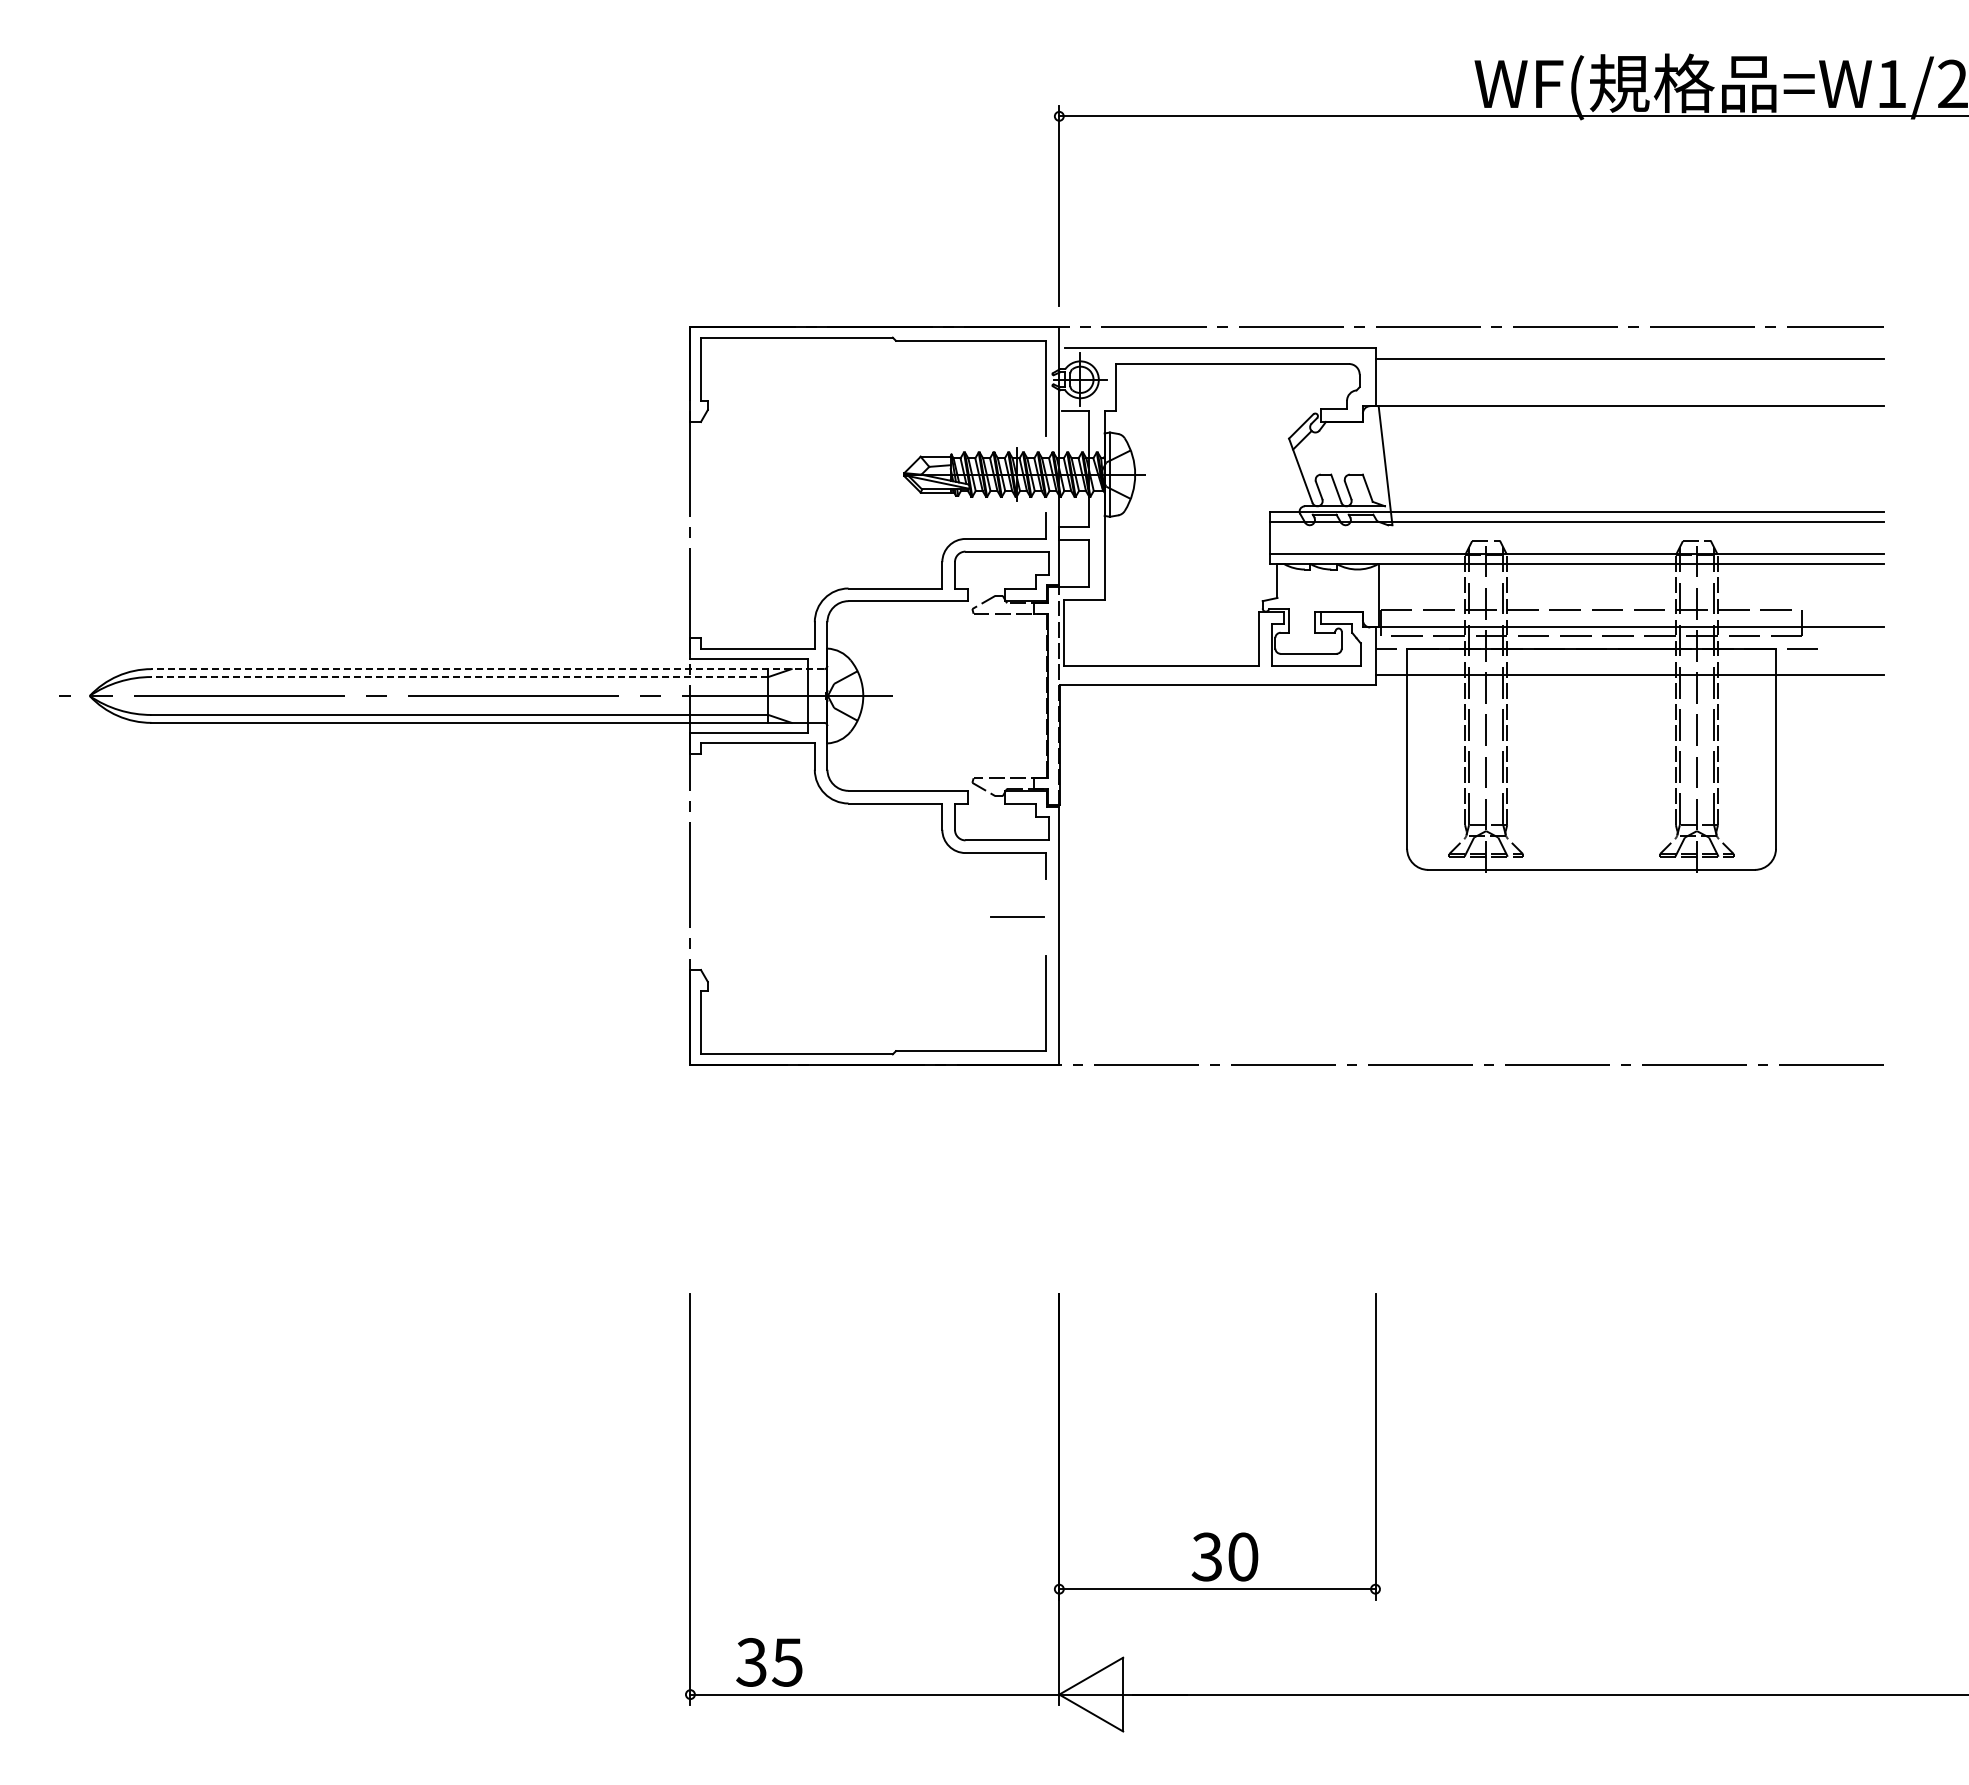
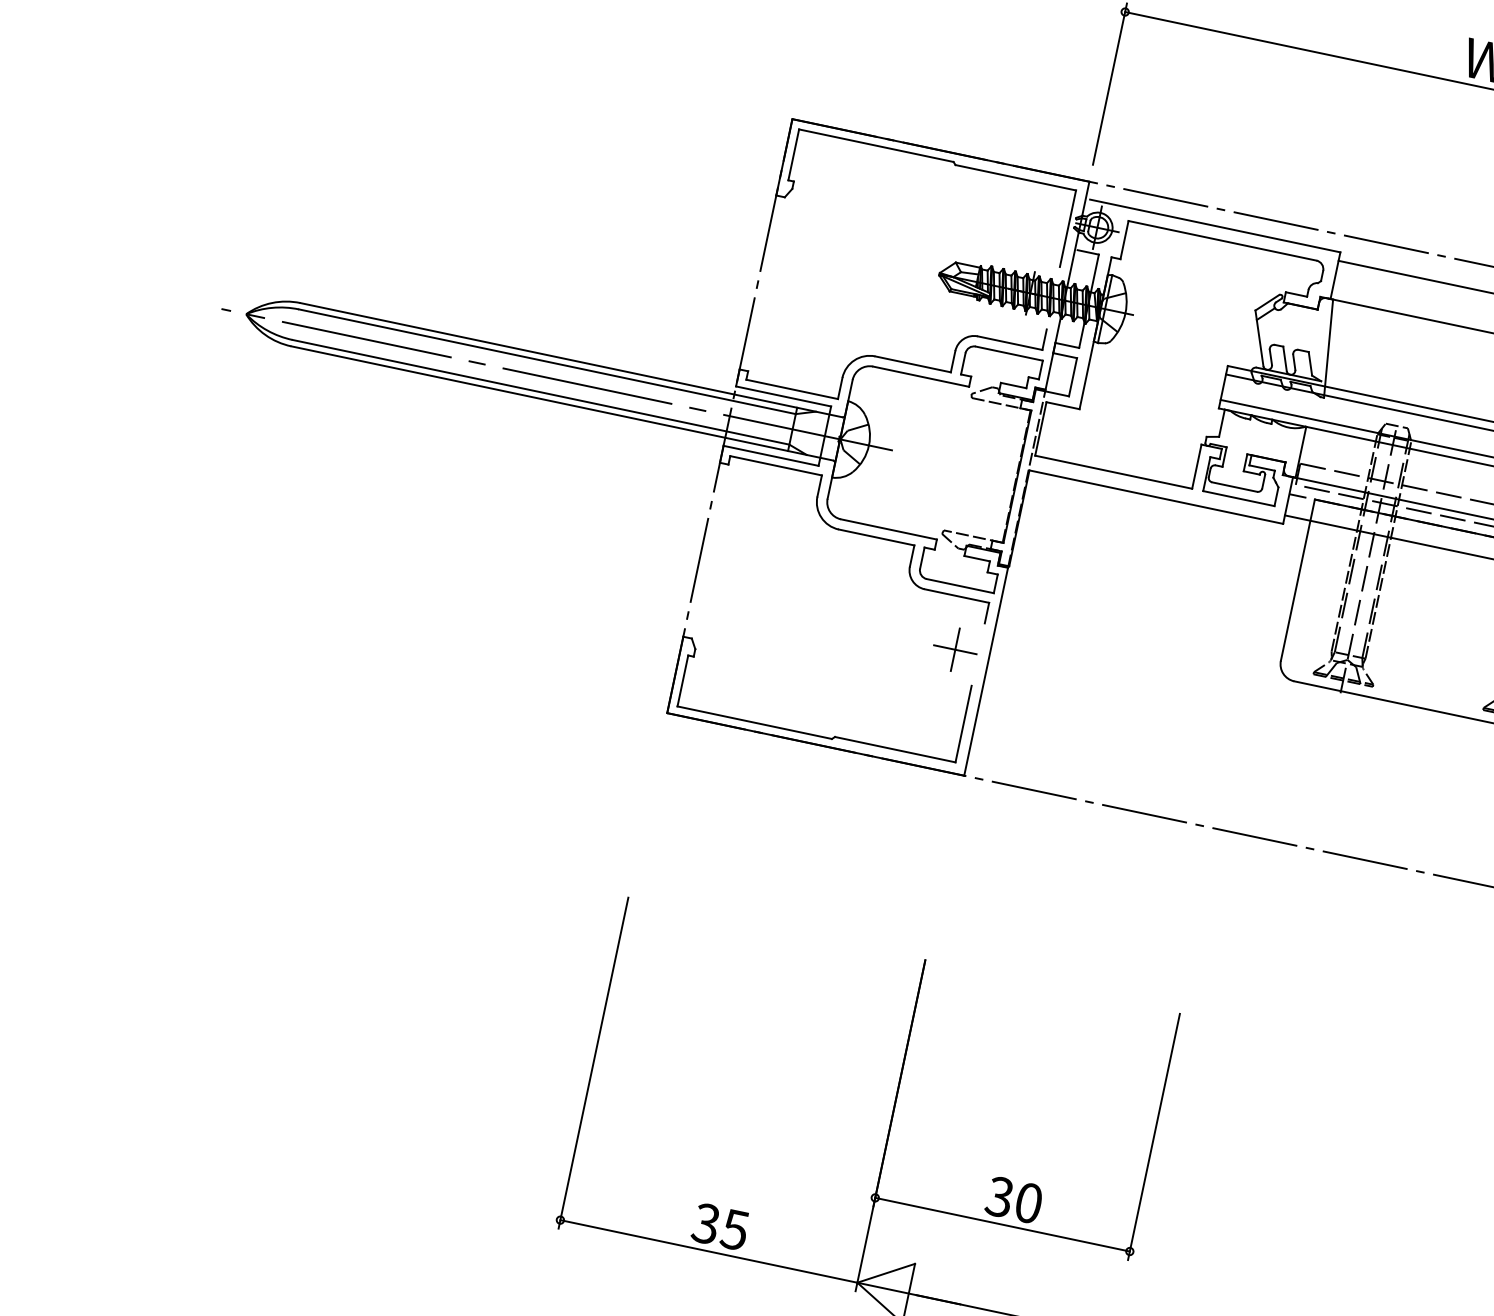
line: (487, 669) -> (570, 360), dashed -> solid
line: (459, 677) -> (547, 362), dashed -> solid
line: (1017, 916) -> (955, 649), added
text: (769, 1662) -> (720, 1226), moved

